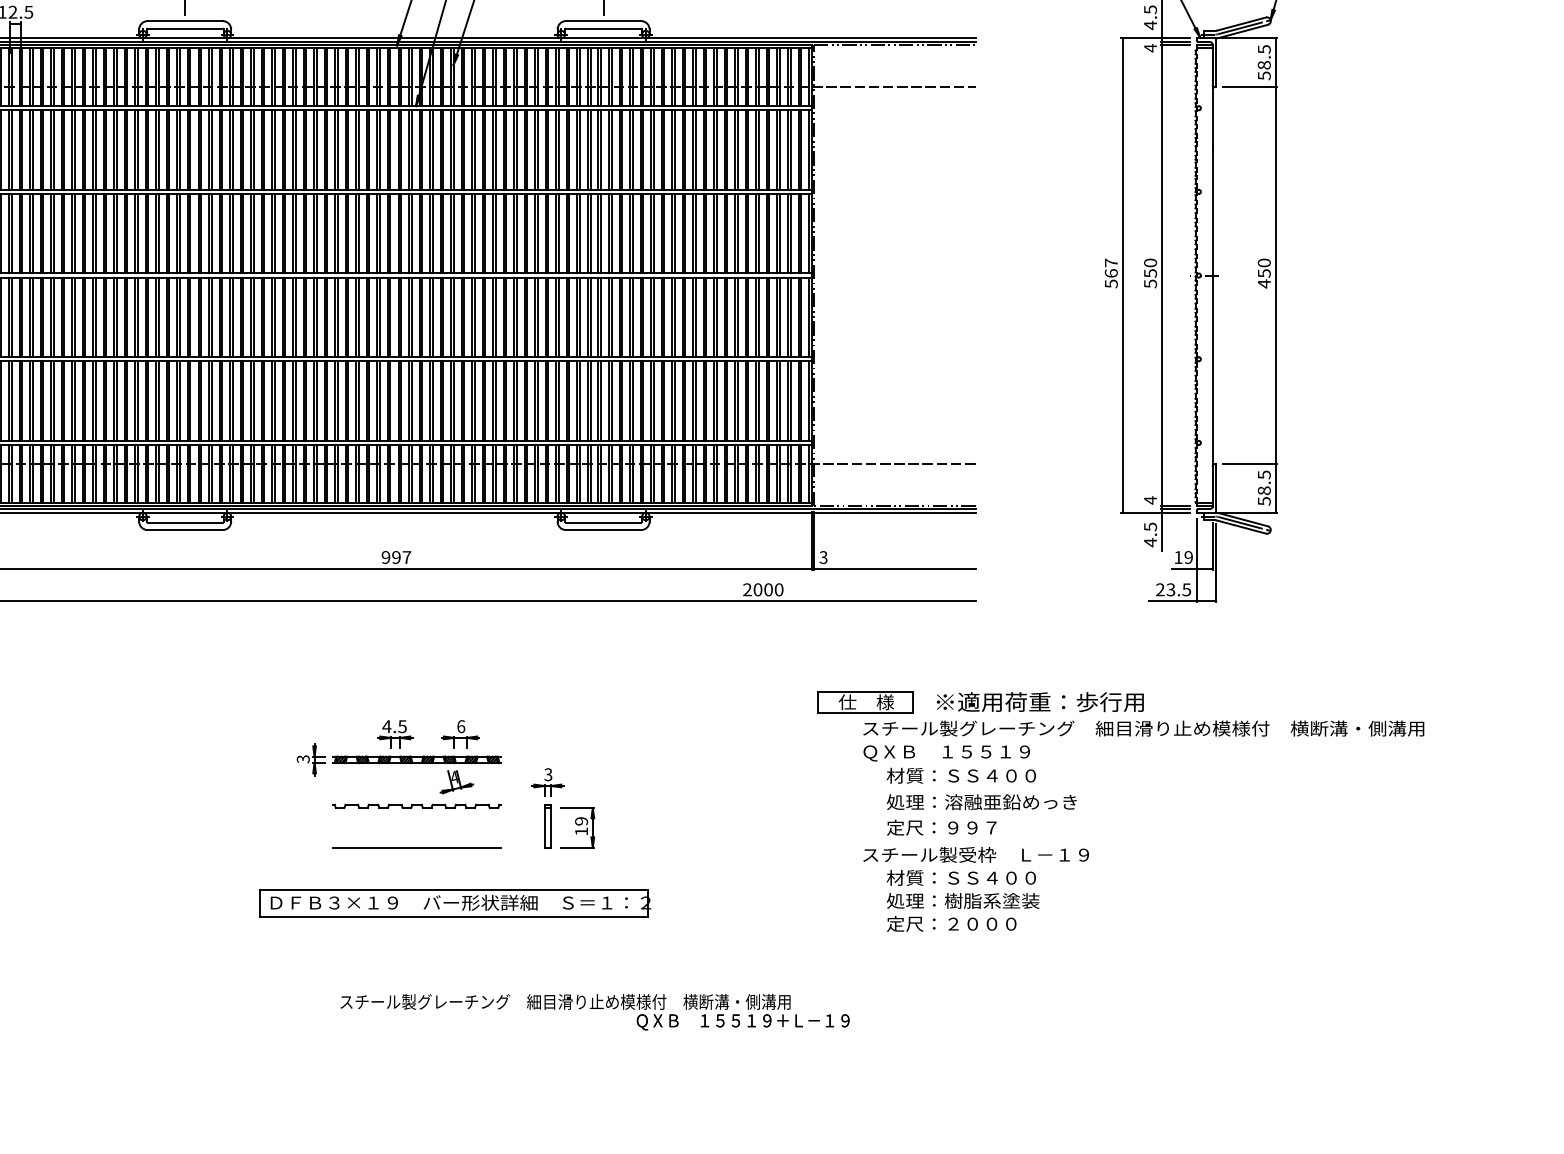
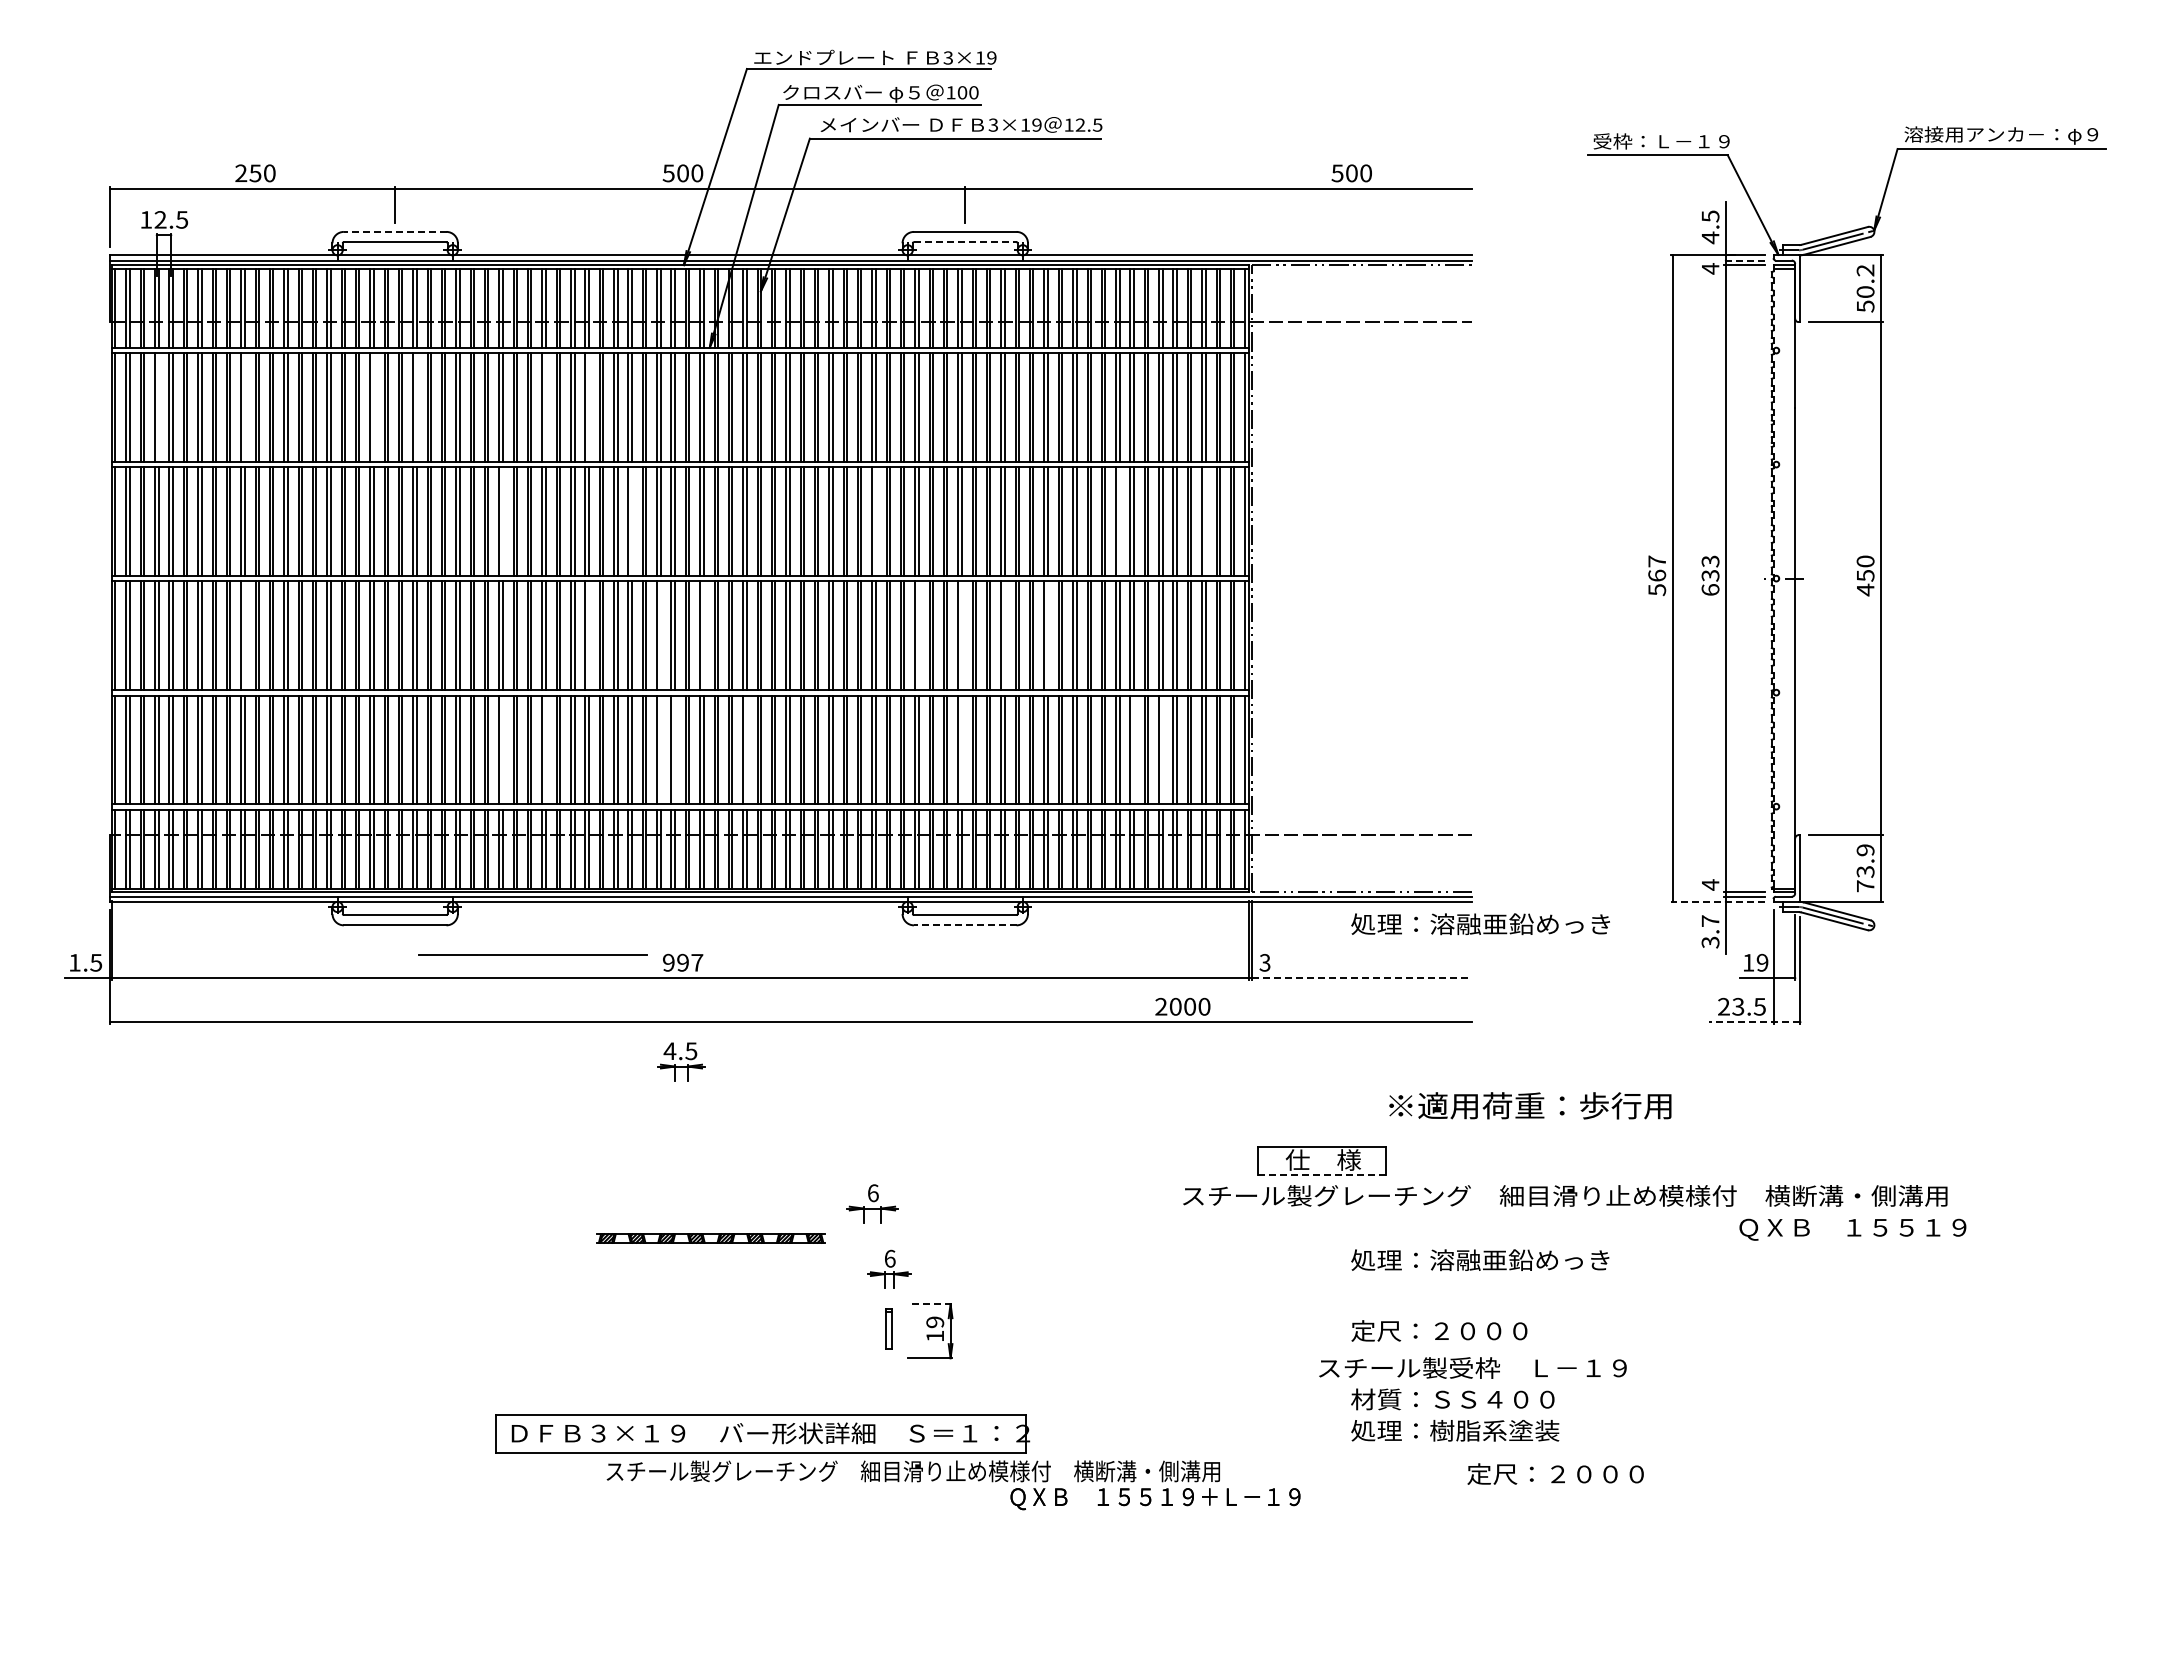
line: (184, 20) -> (394, 231), solid -> dashed
line: (603, 28) -> (965, 242), solid -> dashed
line: (1175, 42) -> (1744, 260), solid -> dashed
text: (1264, 56) -> (1865, 280), 58.5 -> 50.2
line: (11, 149) -> (158, 407), removed
line: (74, 149) -> (244, 407), removed
line: (169, 149) -> (373, 407), removed
line: (200, 149) -> (416, 407), removed
line: (295, 149) -> (545, 407), removed
line: (327, 149) -> (588, 407), removed
line: (263, 233) -> (502, 521), removed
line: (358, 233) -> (631, 521), removed
line: (537, 233) -> (875, 521), removed
line: (716, 233) -> (1119, 521), removed
line: (779, 233) -> (1205, 521), removed
text: (1150, 273) -> (1710, 575), 550 -> 633
line: (74, 317) -> (244, 635), removed
line: (327, 317) -> (588, 635), removed
line: (379, 317) -> (660, 635), removed
line: (411, 317) -> (703, 635), removed
line: (569, 317) -> (918, 635), removed
line: (600, 317) -> (961, 635), removed
line: (632, 317) -> (1004, 635), removed
line: (663, 317) -> (1047, 635), removed
line: (263, 400) -> (502, 749), removed
line: (295, 400) -> (545, 749), removed
line: (379, 400) -> (660, 749), removed
line: (390, 400) -> (674, 749), removed
line: (443, 400) -> (746, 749), removed
line: (600, 400) -> (961, 749), removed
line: (727, 400) -> (1133, 749), removed
line: (748, 400) -> (1162, 749), removed
text: (1264, 488) -> (1865, 868), 58.5 -> 73.9
line: (1155, 512) -> (1717, 901), solid -> dashed
line: (603, 530) -> (964, 925), solid -> dashed
text: (1150, 535) -> (1710, 932), 4.5 -> 3.7
line: (895, 569) -> (1362, 978), solid -> dashed
line: (1182, 601) -> (1754, 1022), solid -> dashed
text: (1040, 701) -> (1530, 1105), moved
line: (865, 713) -> (1321, 1175), solid -> dashed
text: (1143, 728) -> (1565, 1195), moved
part: (395, 734) -> (681, 1061), moved
part: (460, 734) -> (872, 1203), moved
text: (946, 753) -> (1852, 1229), moved
part: (310, 759) -> (566, 1238), removed
text: (547, 774) -> (889, 1258), 3 -> 6
text: (981, 775) -> (1480, 1260), 材質：ＳＳ４００ -> 処理：溶融亜鉛めっき
part: (456, 782) -> (765, 1269), removed
text: (981, 802) -> (1480, 924), moved
part: (416, 806) -> (710, 1301), removed
line: (577, 808) -> (929, 1304), solid -> dashed
part: (547, 825) -> (889, 1328), size x0.7
text: (982, 828) -> (1481, 1331), 定尺：９９７ -> 定尺：２０００
line: (416, 847) -> (532, 954), moved
text: (951, 923) -> (1555, 1473), moved
text: (594, 1012) -> (953, 1485), moved

